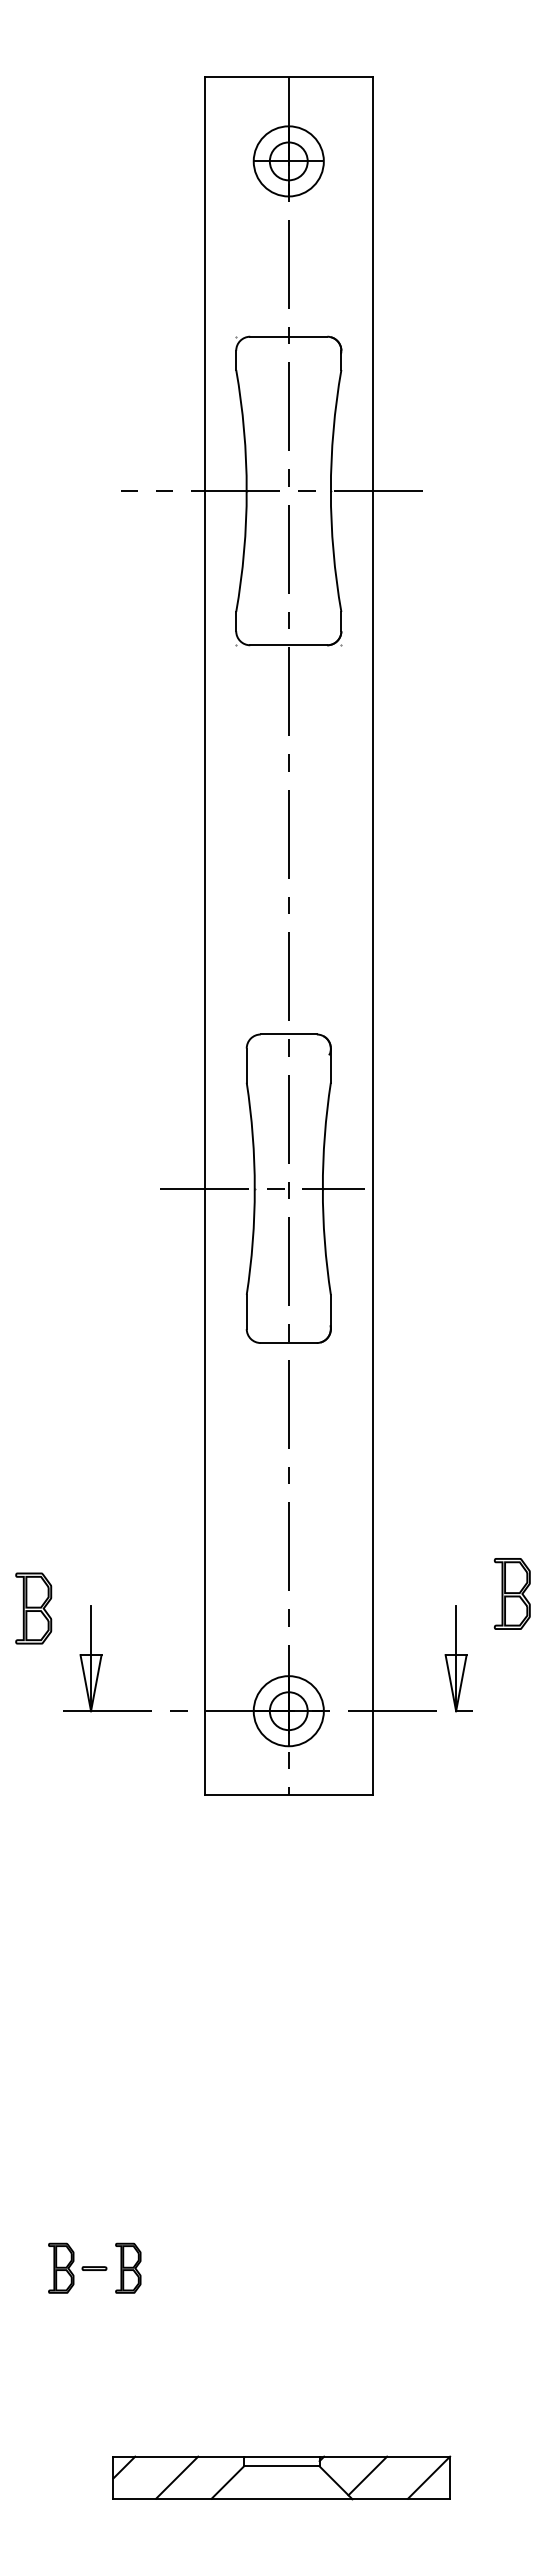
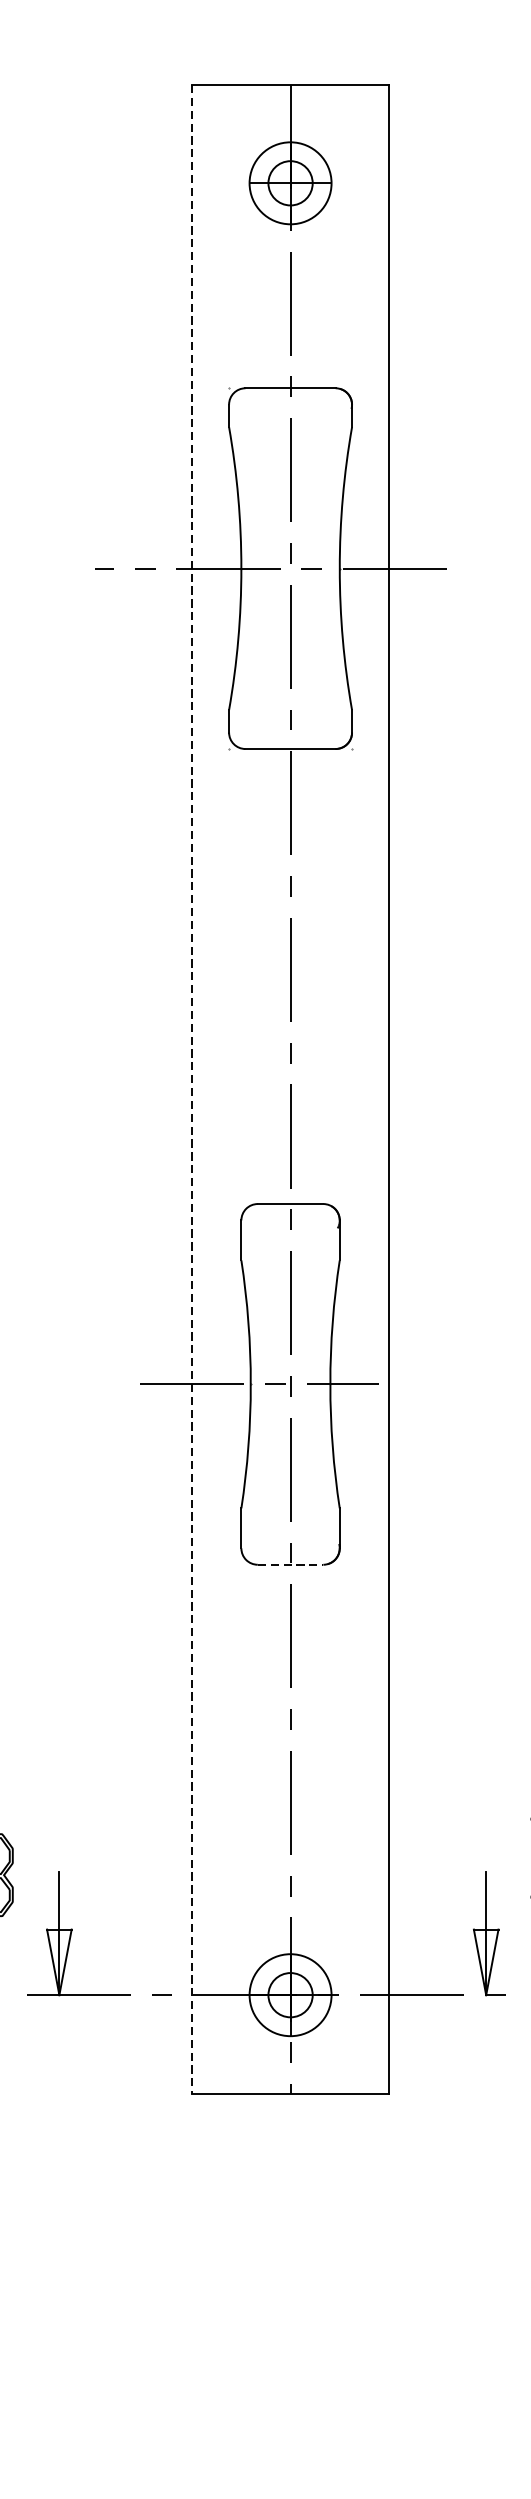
line: (204, 936) -> (192, 1089), solid -> dashed
line: (289, 1343) -> (291, 1565), solid -> dashed

